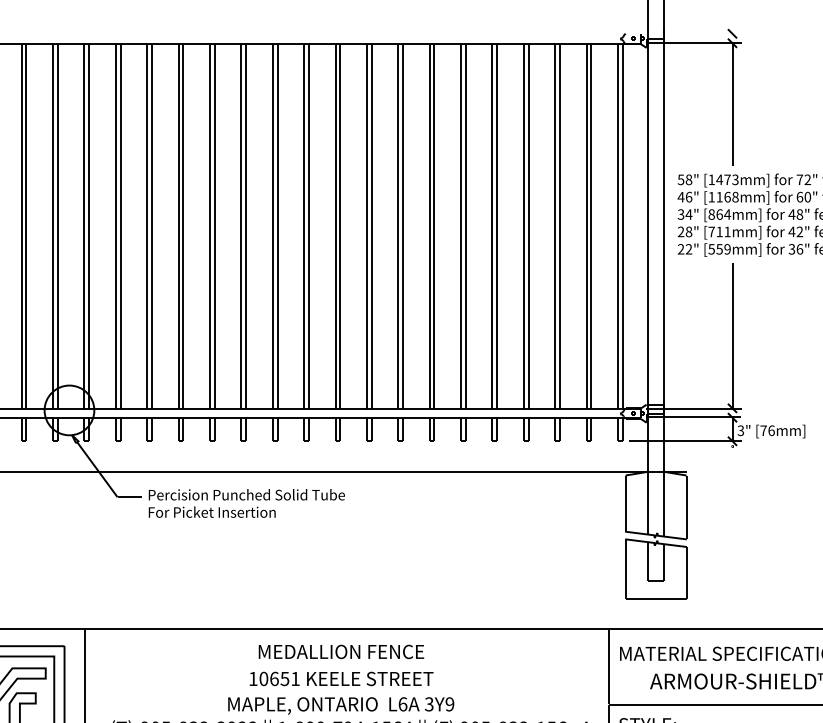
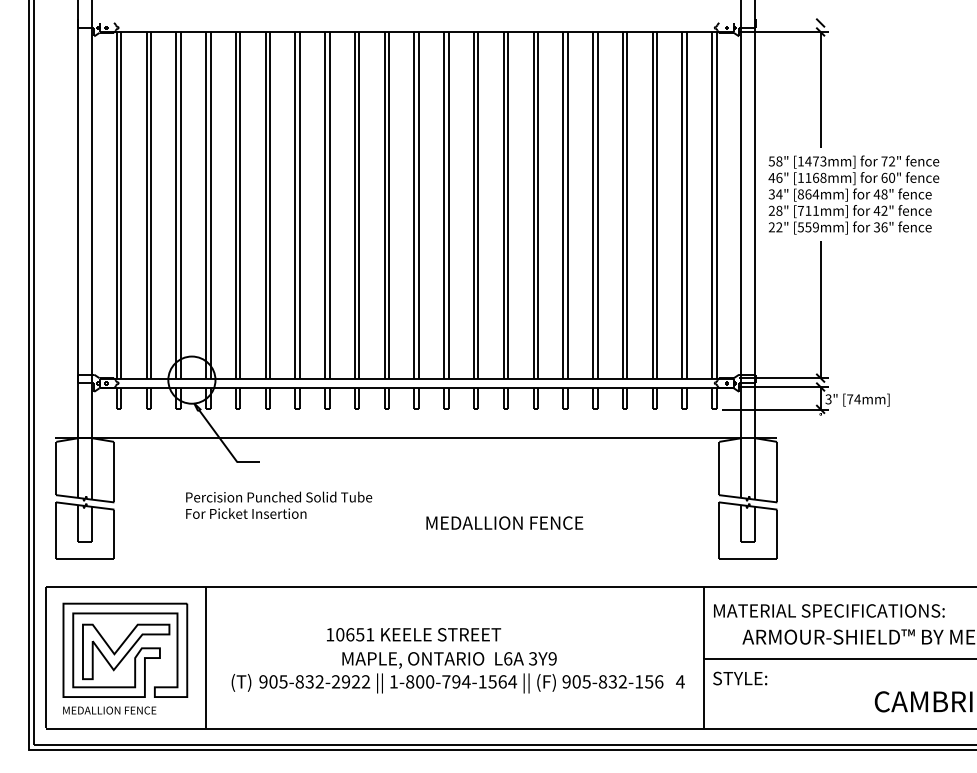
text: (771, 430) -> (857, 399), [76mm] -> [74mm]
text: (247, 502) -> (279, 504), moved
text: (341, 651) -> (504, 522), moved
text: (342, 678) -> (414, 634), moved

